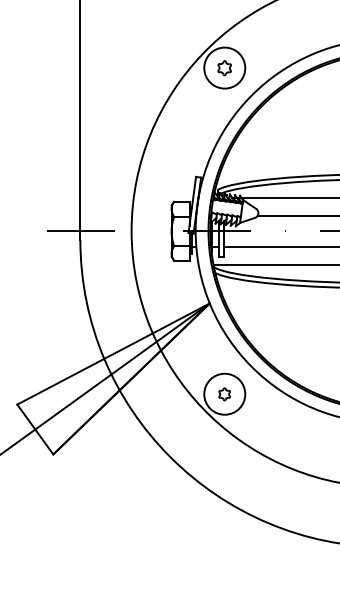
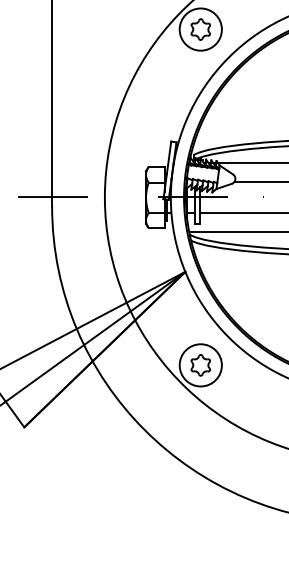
part: (224, 68) -> (200, 30), size x1.43
part: (224, 394) -> (200, 365), size x1.67

